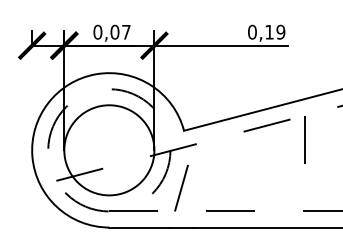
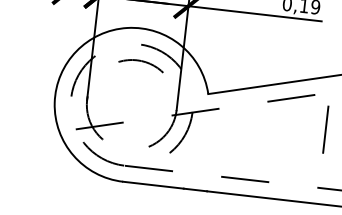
line: (304, 139) -> (325, 129), moved
circle: (109, 150) -> (132, 105), solid -> dashed
line: (181, 187) -> (199, 150), removed

